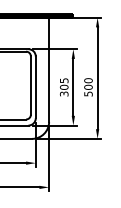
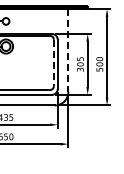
line: (49, 69) -> (68, 50), solid -> dashed
line: (30, 86) -> (53, 63), solid -> dashed

